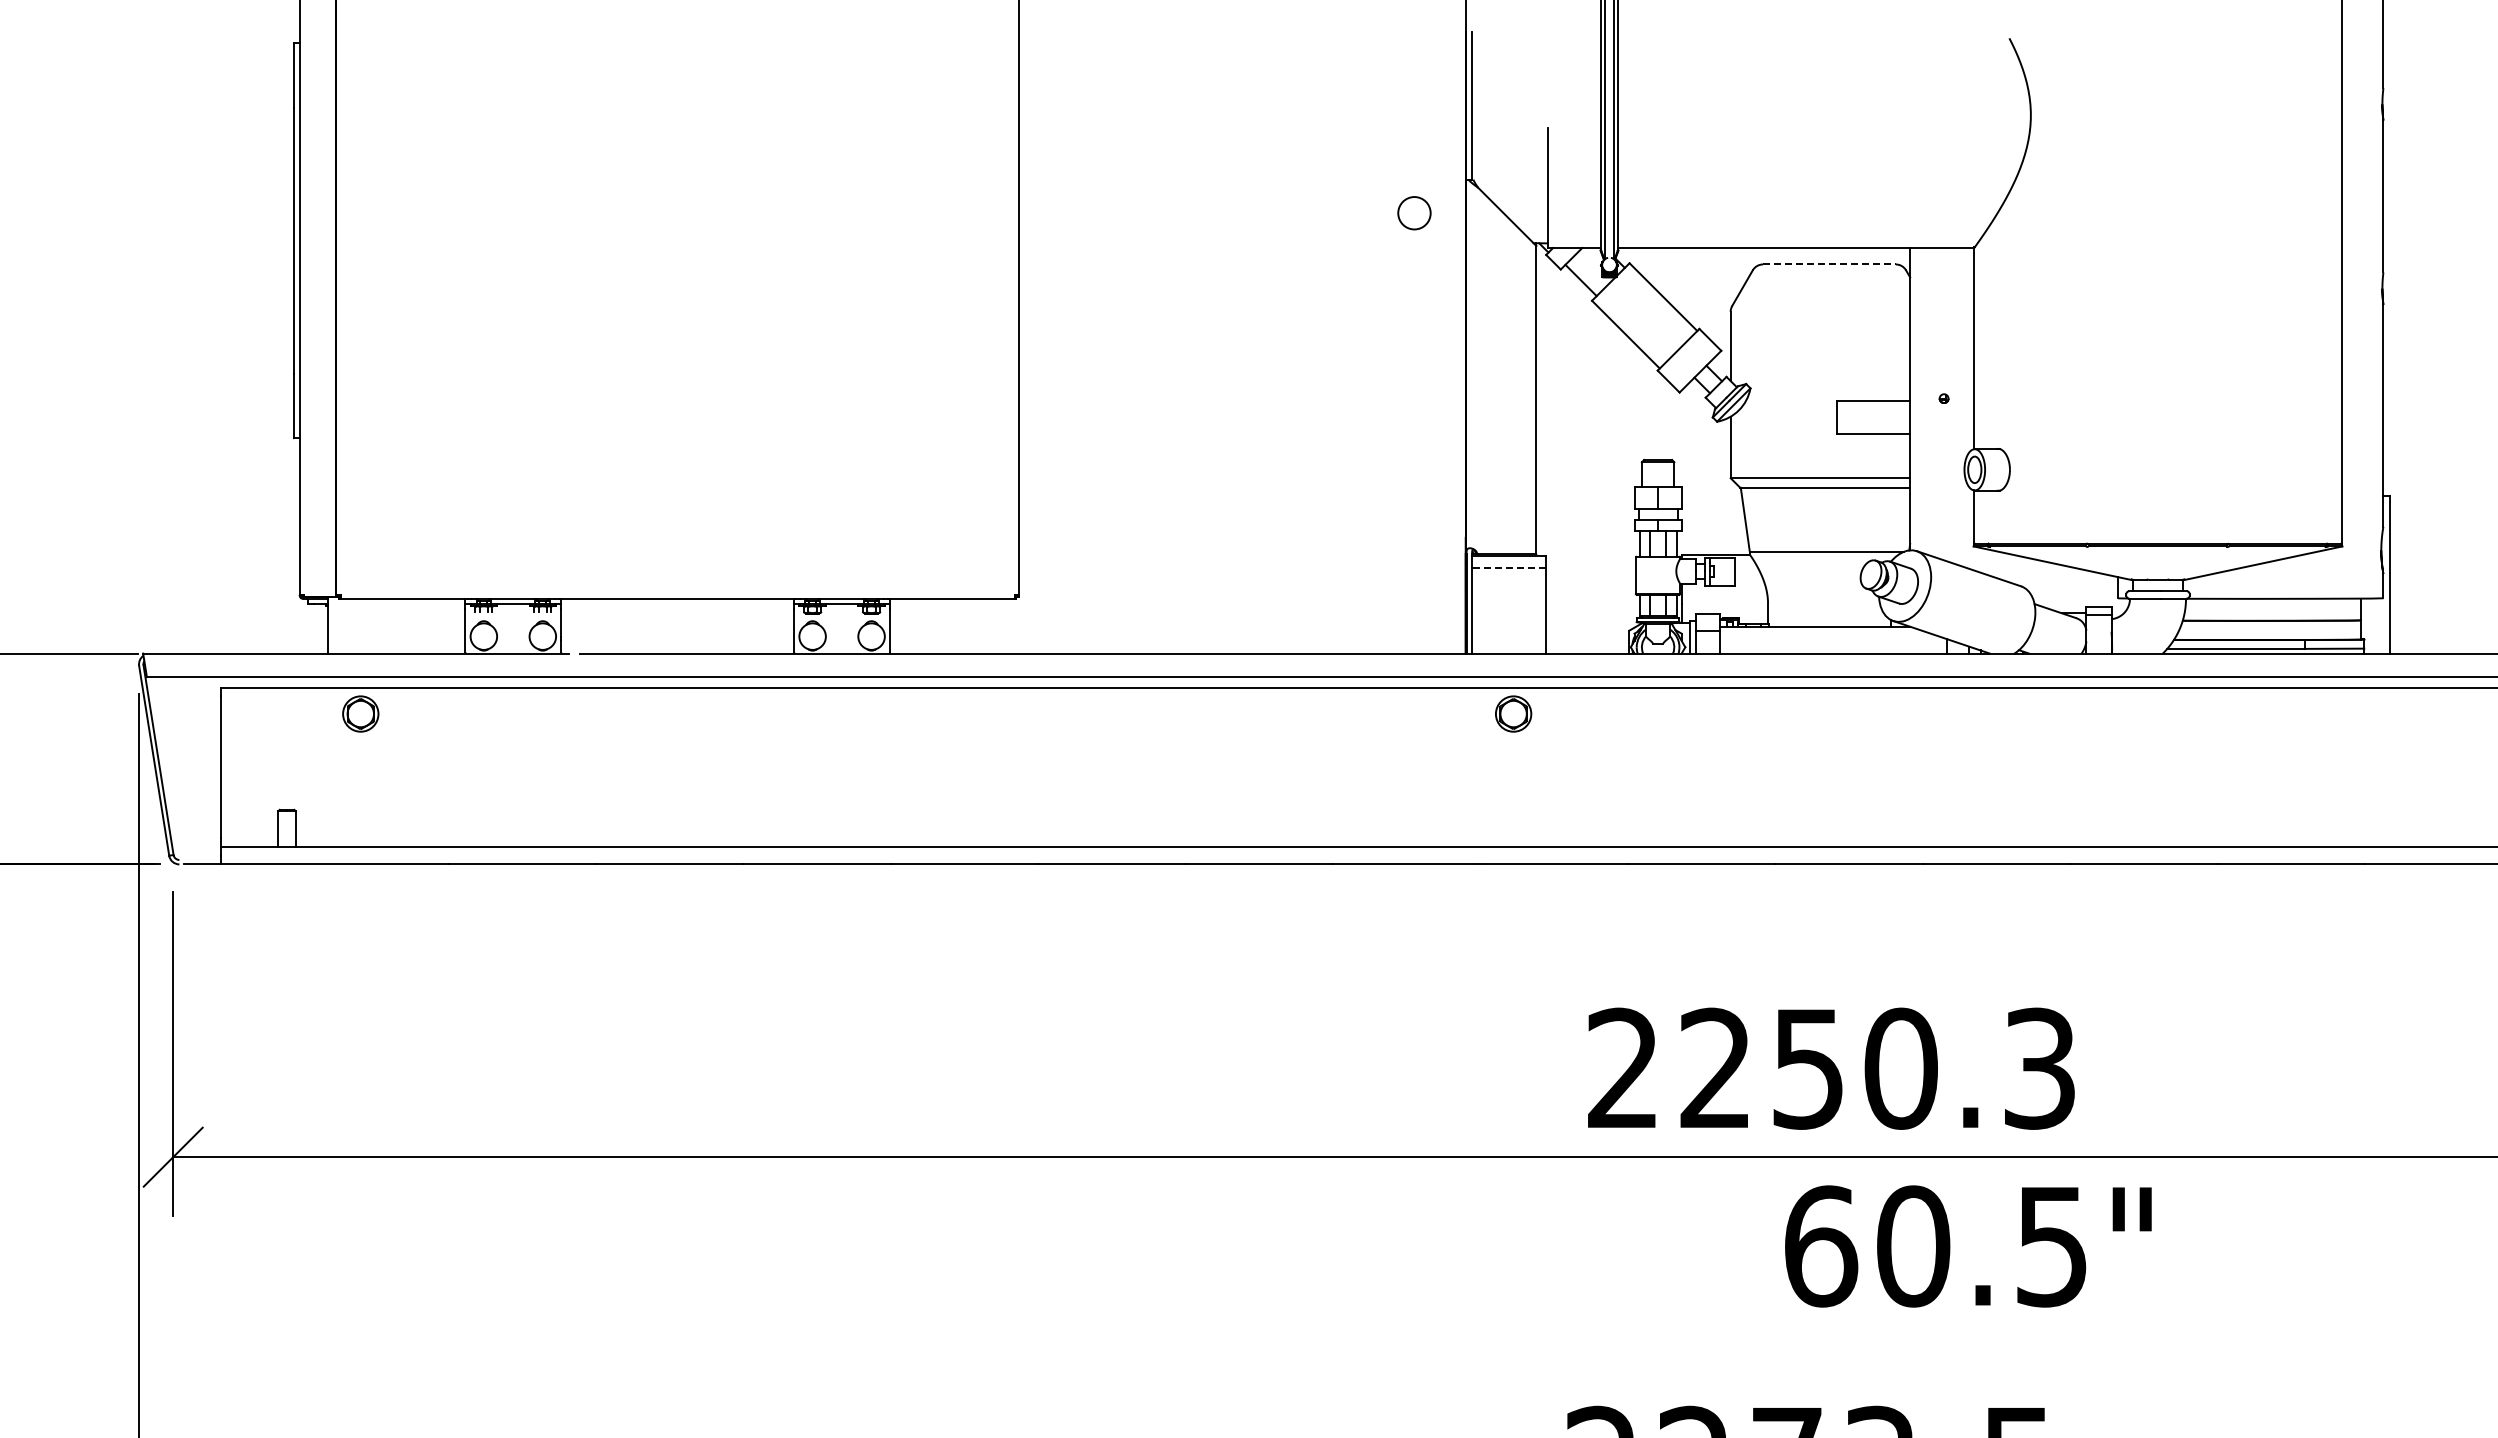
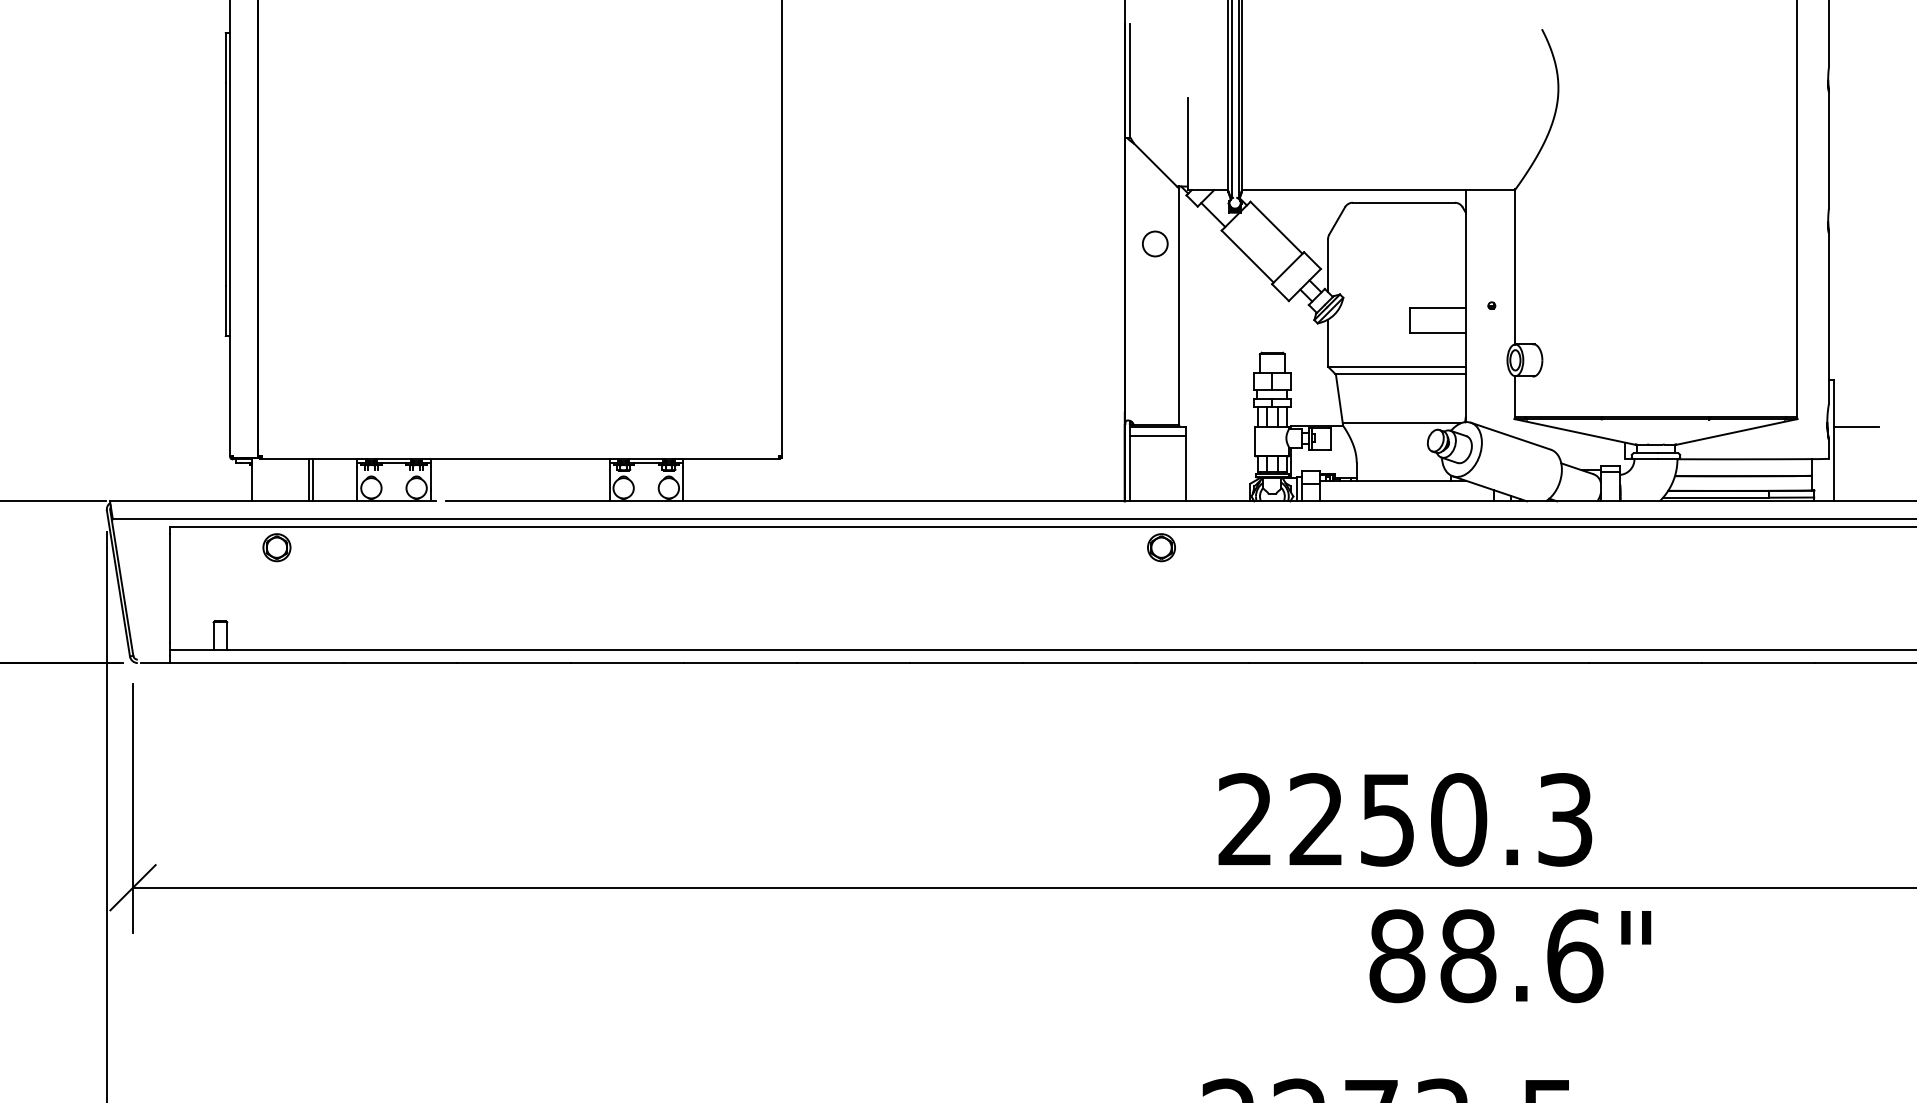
circle: (1414, 213) -> (1155, 244), moved
line: (1829, 264) -> (1403, 202), dashed -> solid
line: (2418, 556) -> (1855, 426), added
line: (1509, 568) -> (1158, 436), dashed -> solid
line: (402, 626) -> (308, 480), added
line: (407, 626) -> (312, 480), added
text: (1936, 1246) -> (1486, 956), 60.5" -> 88.6"

